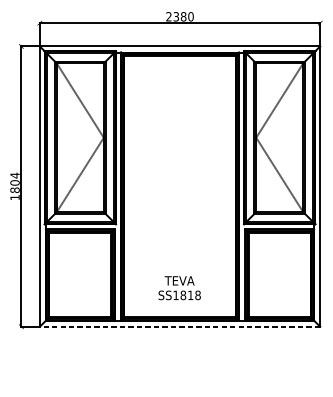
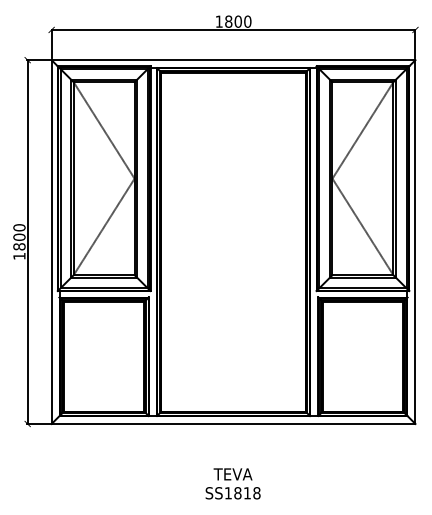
text: (176, 16) -> (228, 21), 2380 -> 1800
text: (15, 175) -> (19, 227), 1804 -> 1800
text: (179, 287) -> (232, 483), moved
line: (179, 326) -> (233, 423), dashed -> solid

